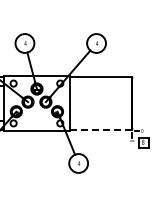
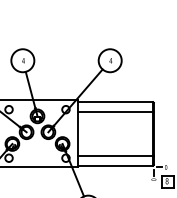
line: (100, 85) -> (115, 111), added
line: (100, 121) -> (115, 155), added
line: (100, 129) -> (115, 165), dashed -> solid

